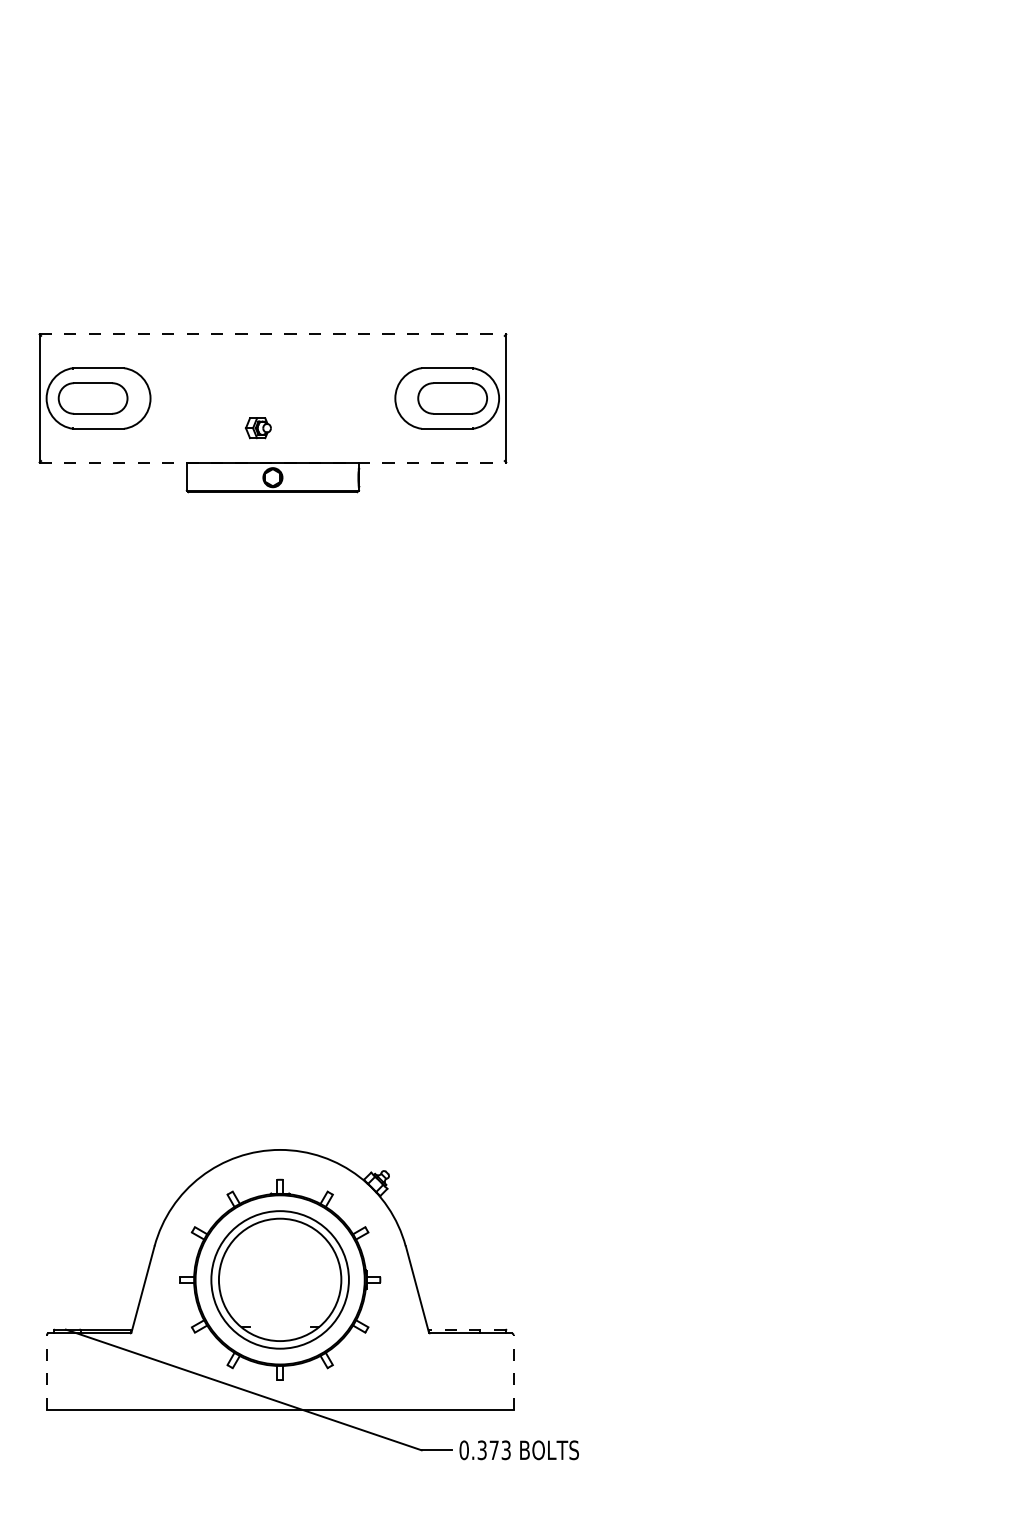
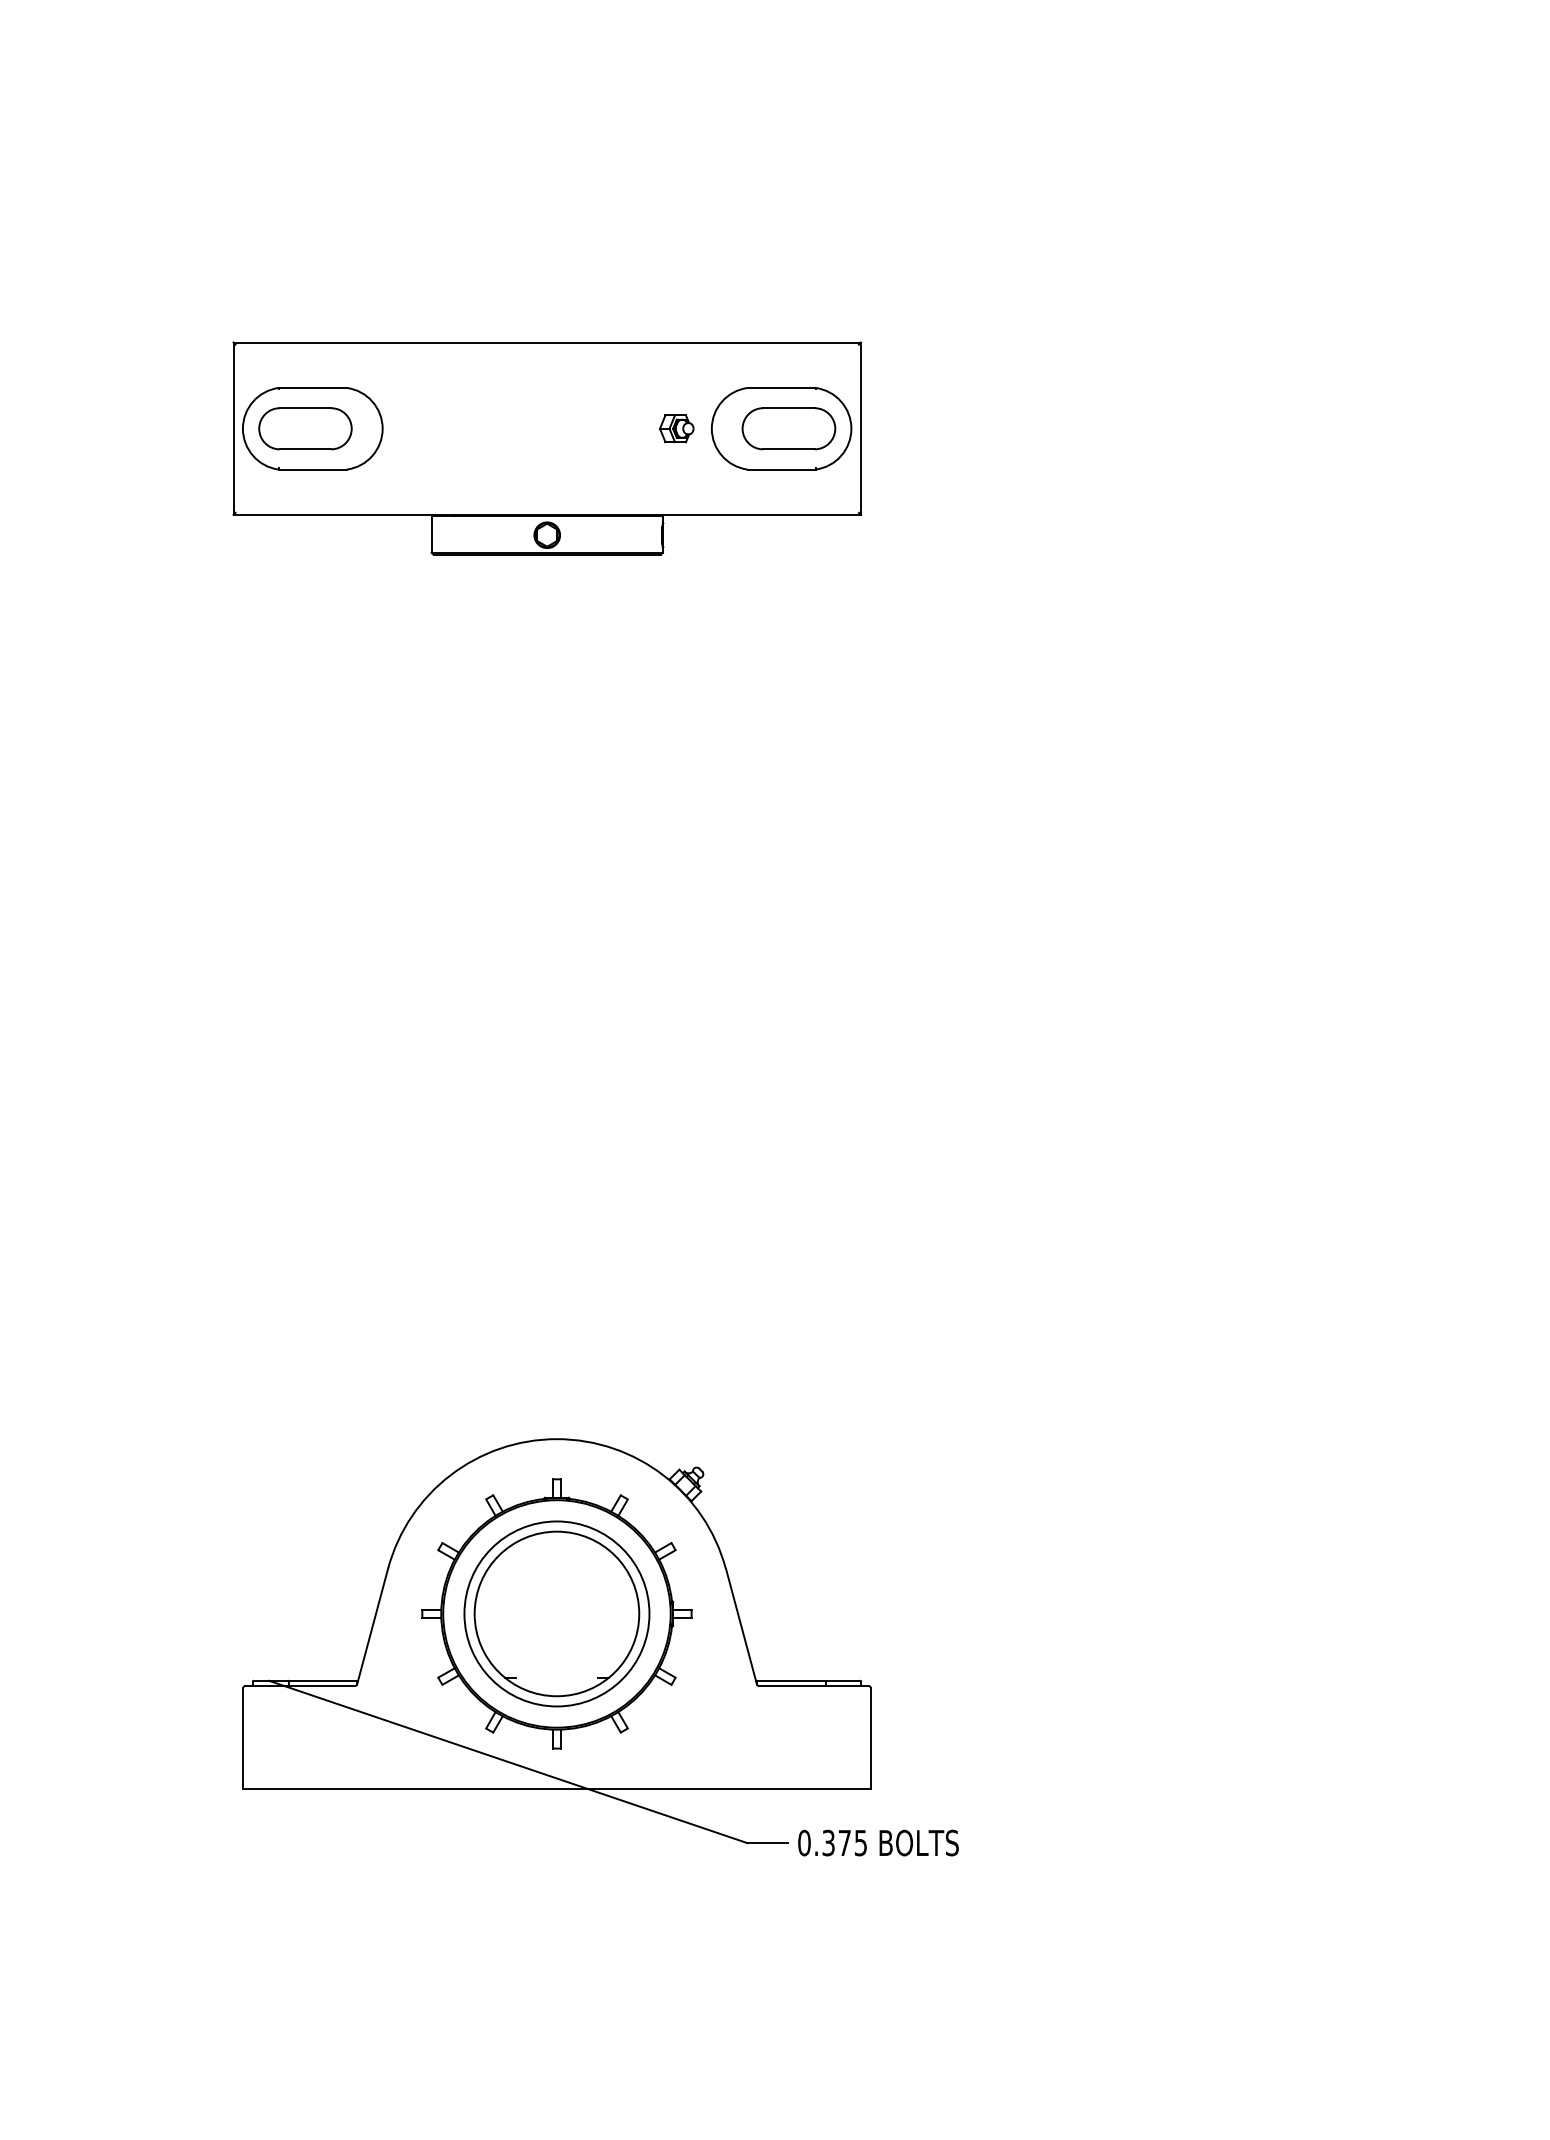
line: (273, 334) -> (547, 342), dashed -> solid
part: (258, 428) -> (676, 428), moved
line: (273, 462) -> (547, 514), dashed -> solid
line: (466, 1329) -> (807, 1680), dashed -> solid
line: (47, 1371) -> (243, 1737), dashed -> solid
line: (513, 1371) -> (870, 1737), dashed -> solid
text: (505, 1449) -> (860, 1842), 0.373 -> 0.375

